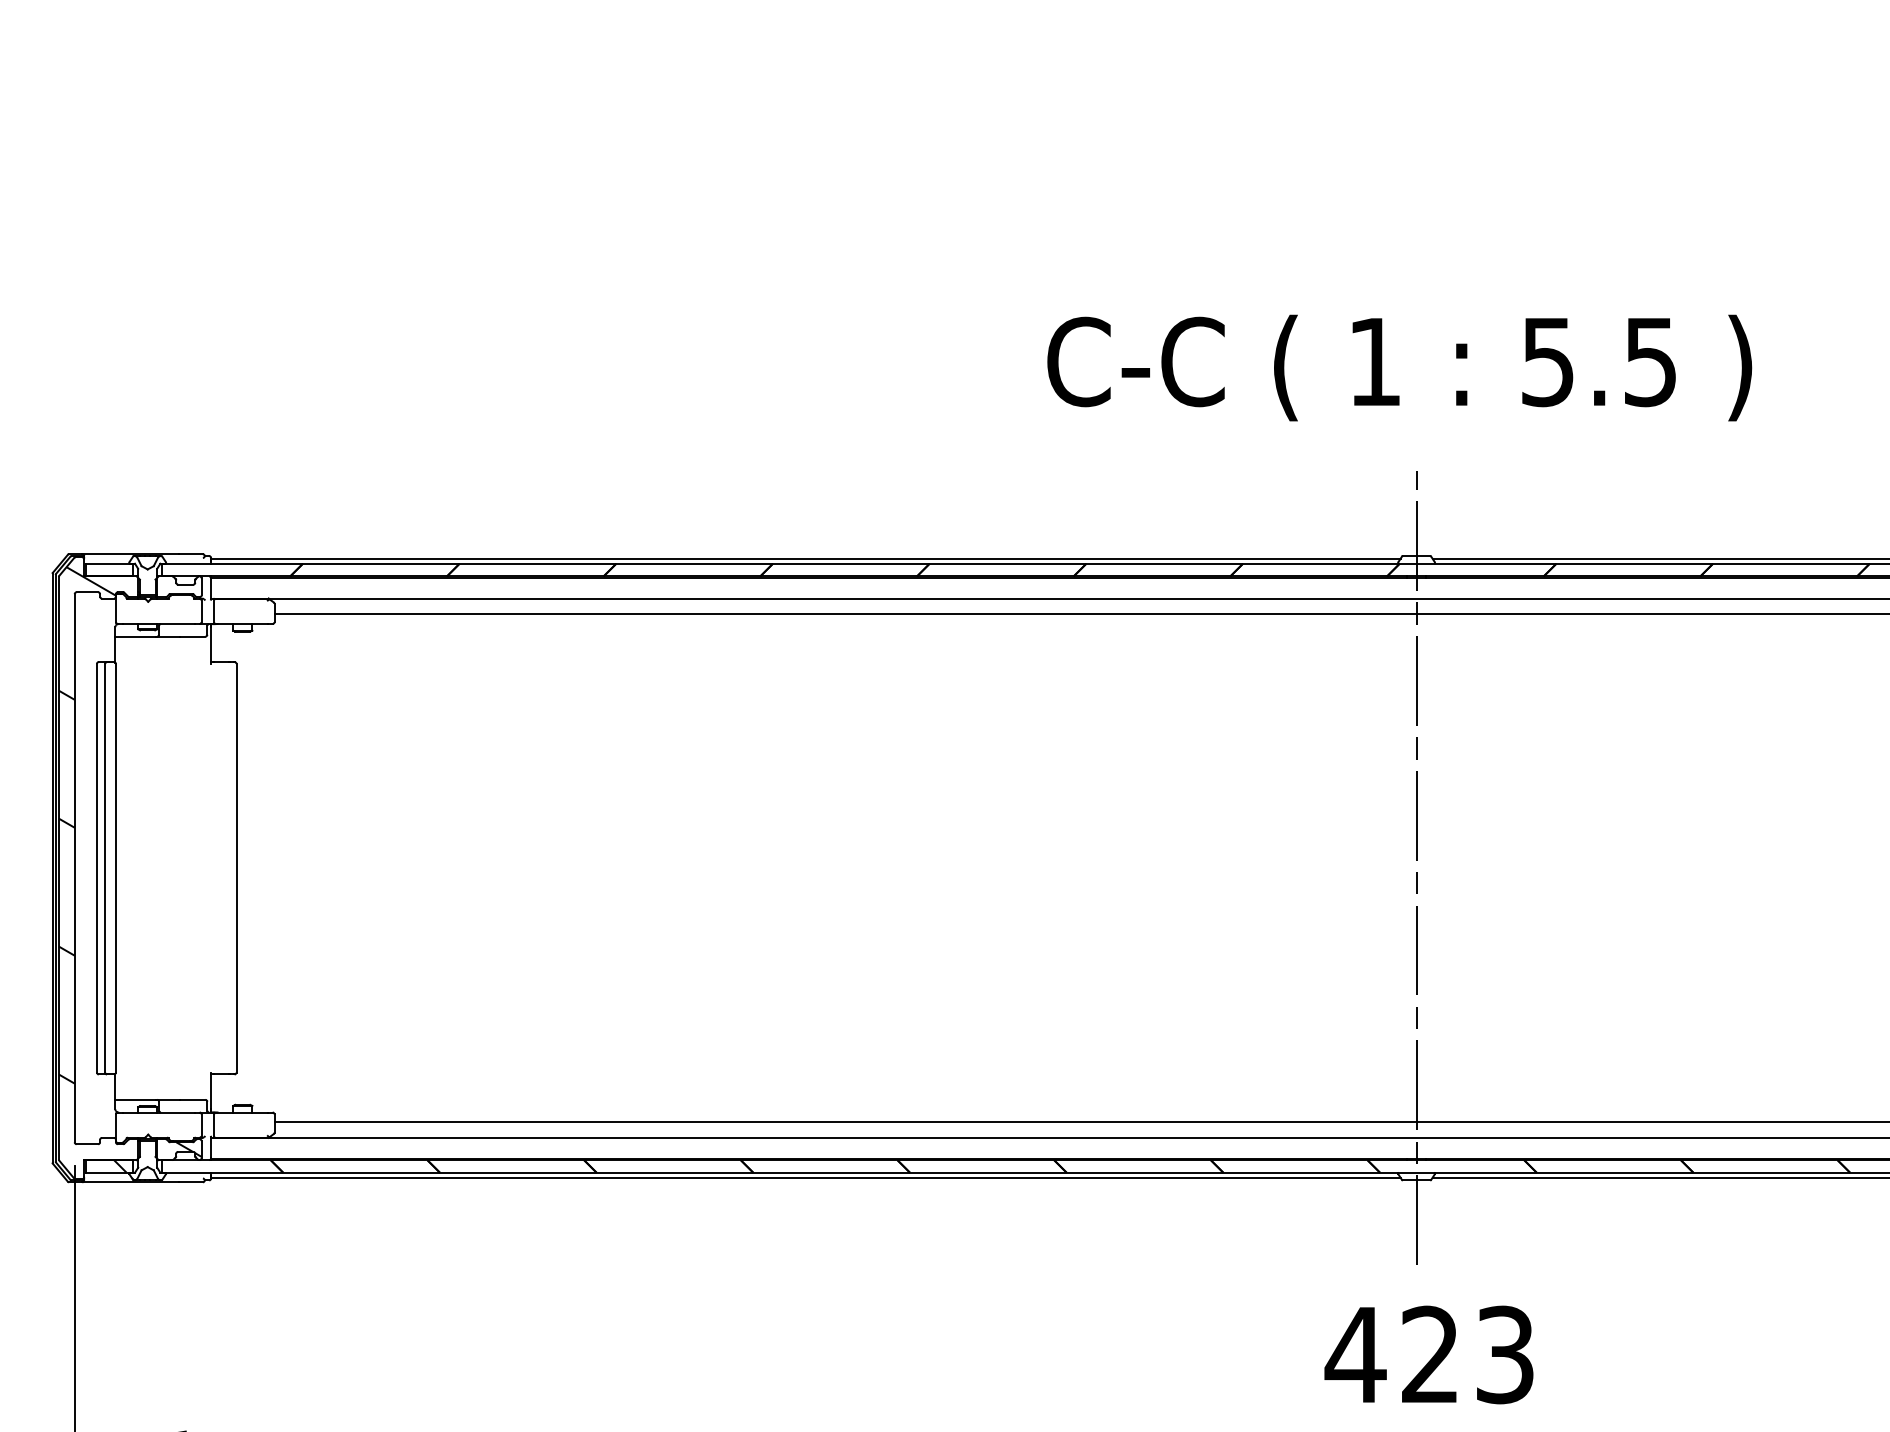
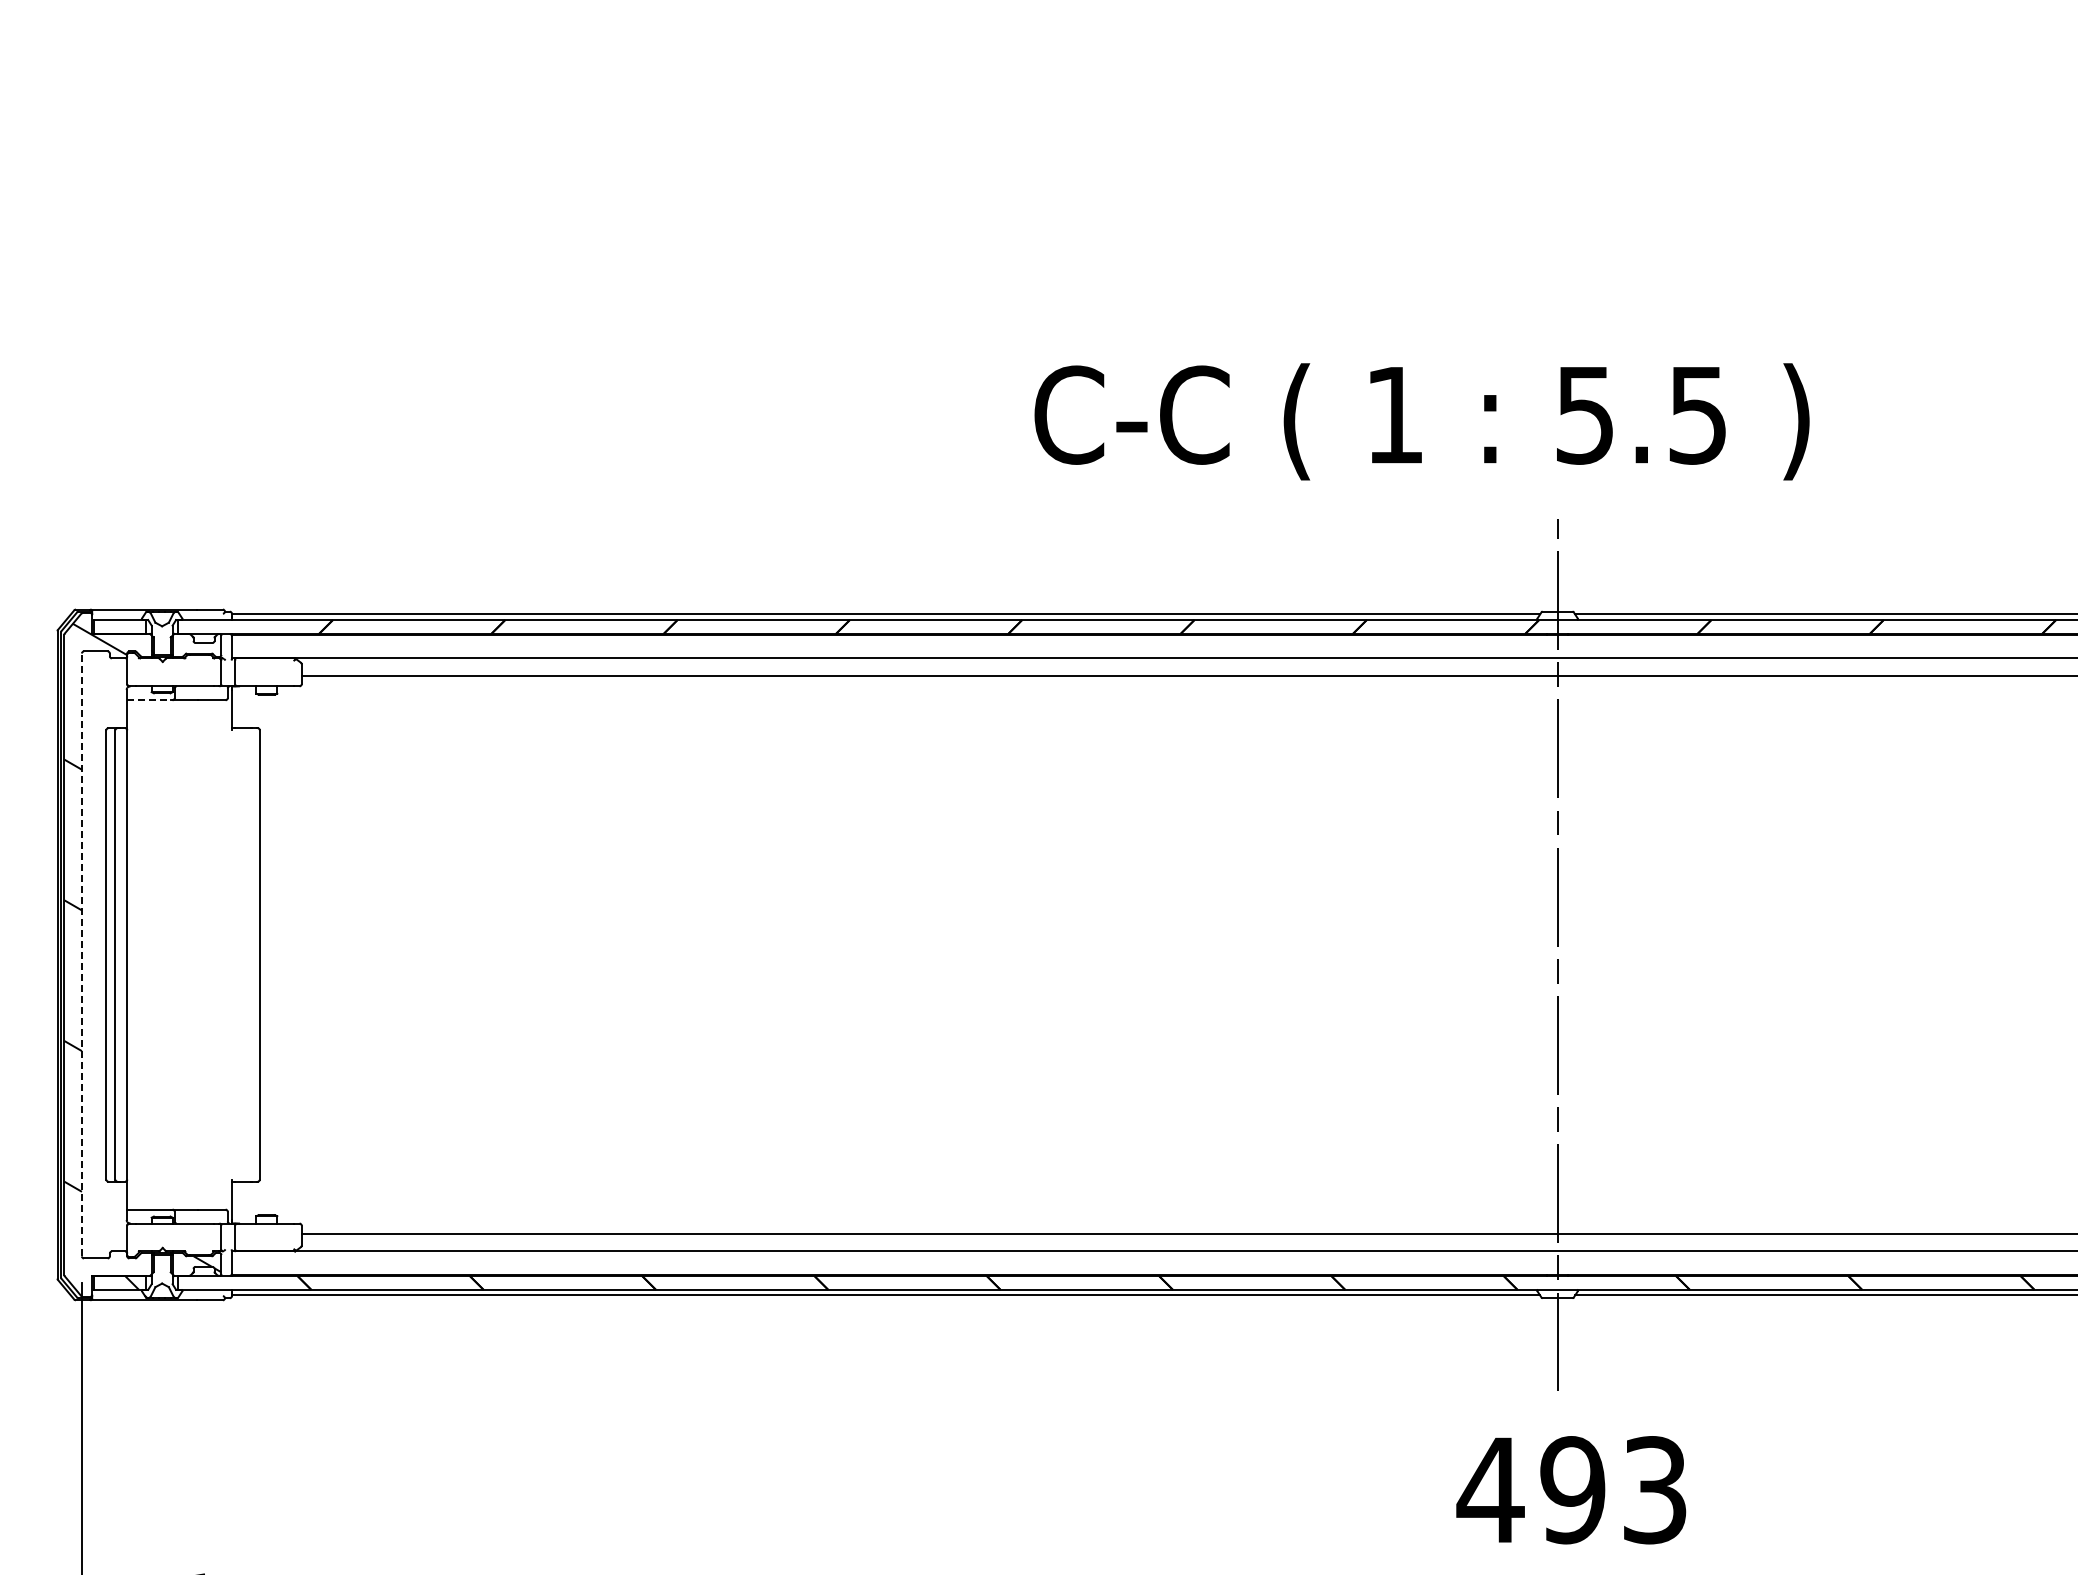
text: (1399, 367) -> (1421, 421), moved
line: (136, 636) -> (149, 700), solid -> dashed
line: (74, 867) -> (81, 954), solid -> dashed
text: (1430, 1355) -> (1572, 1490), 423 -> 493

